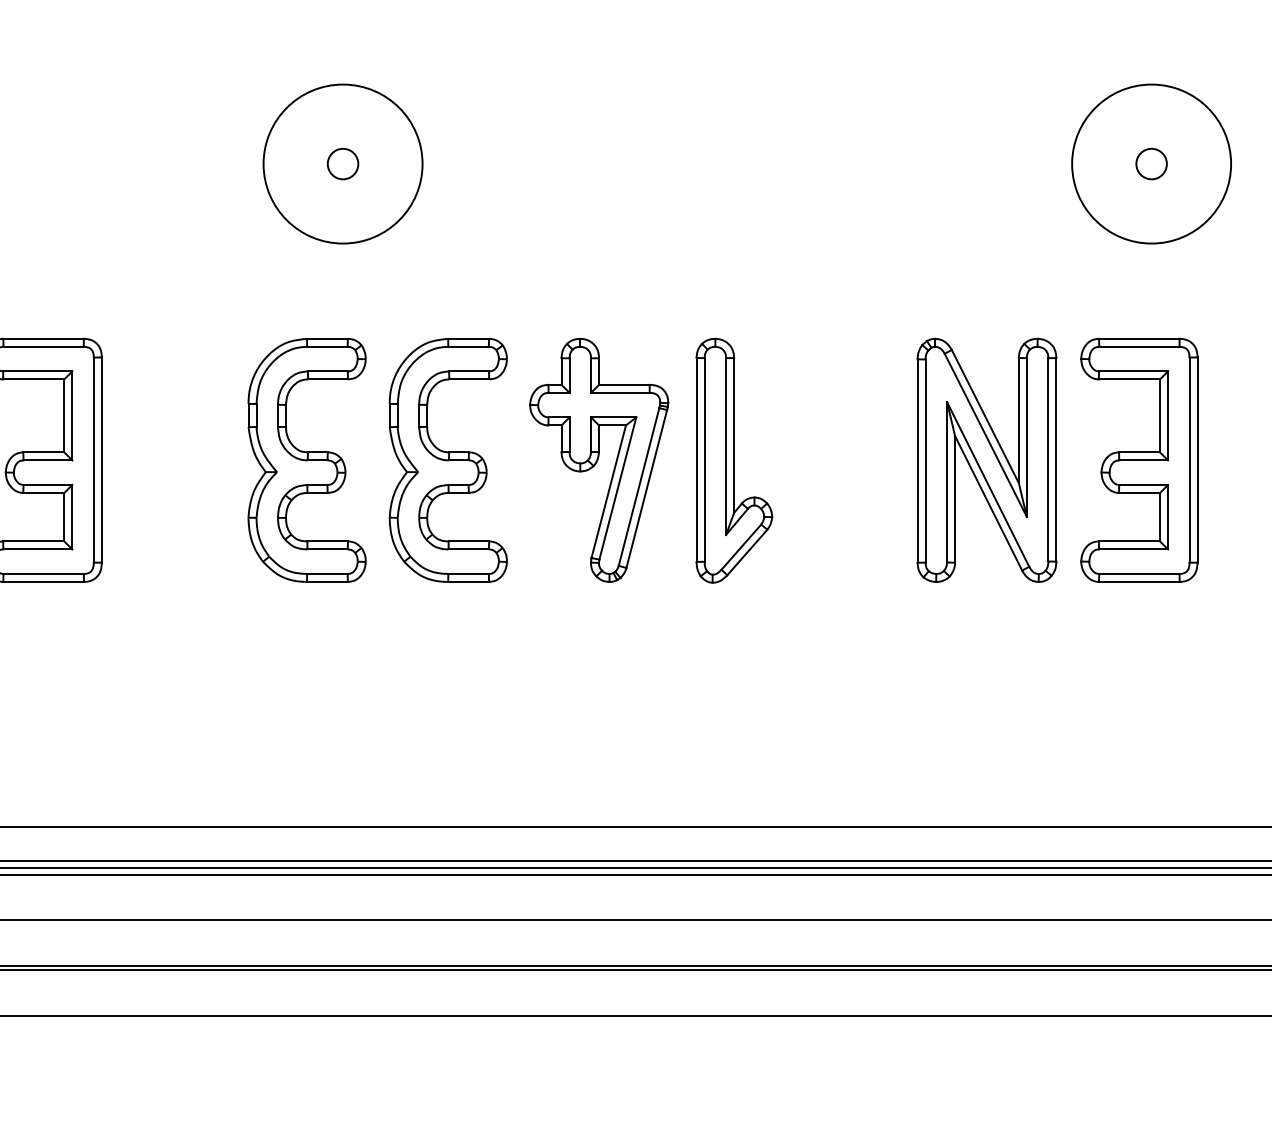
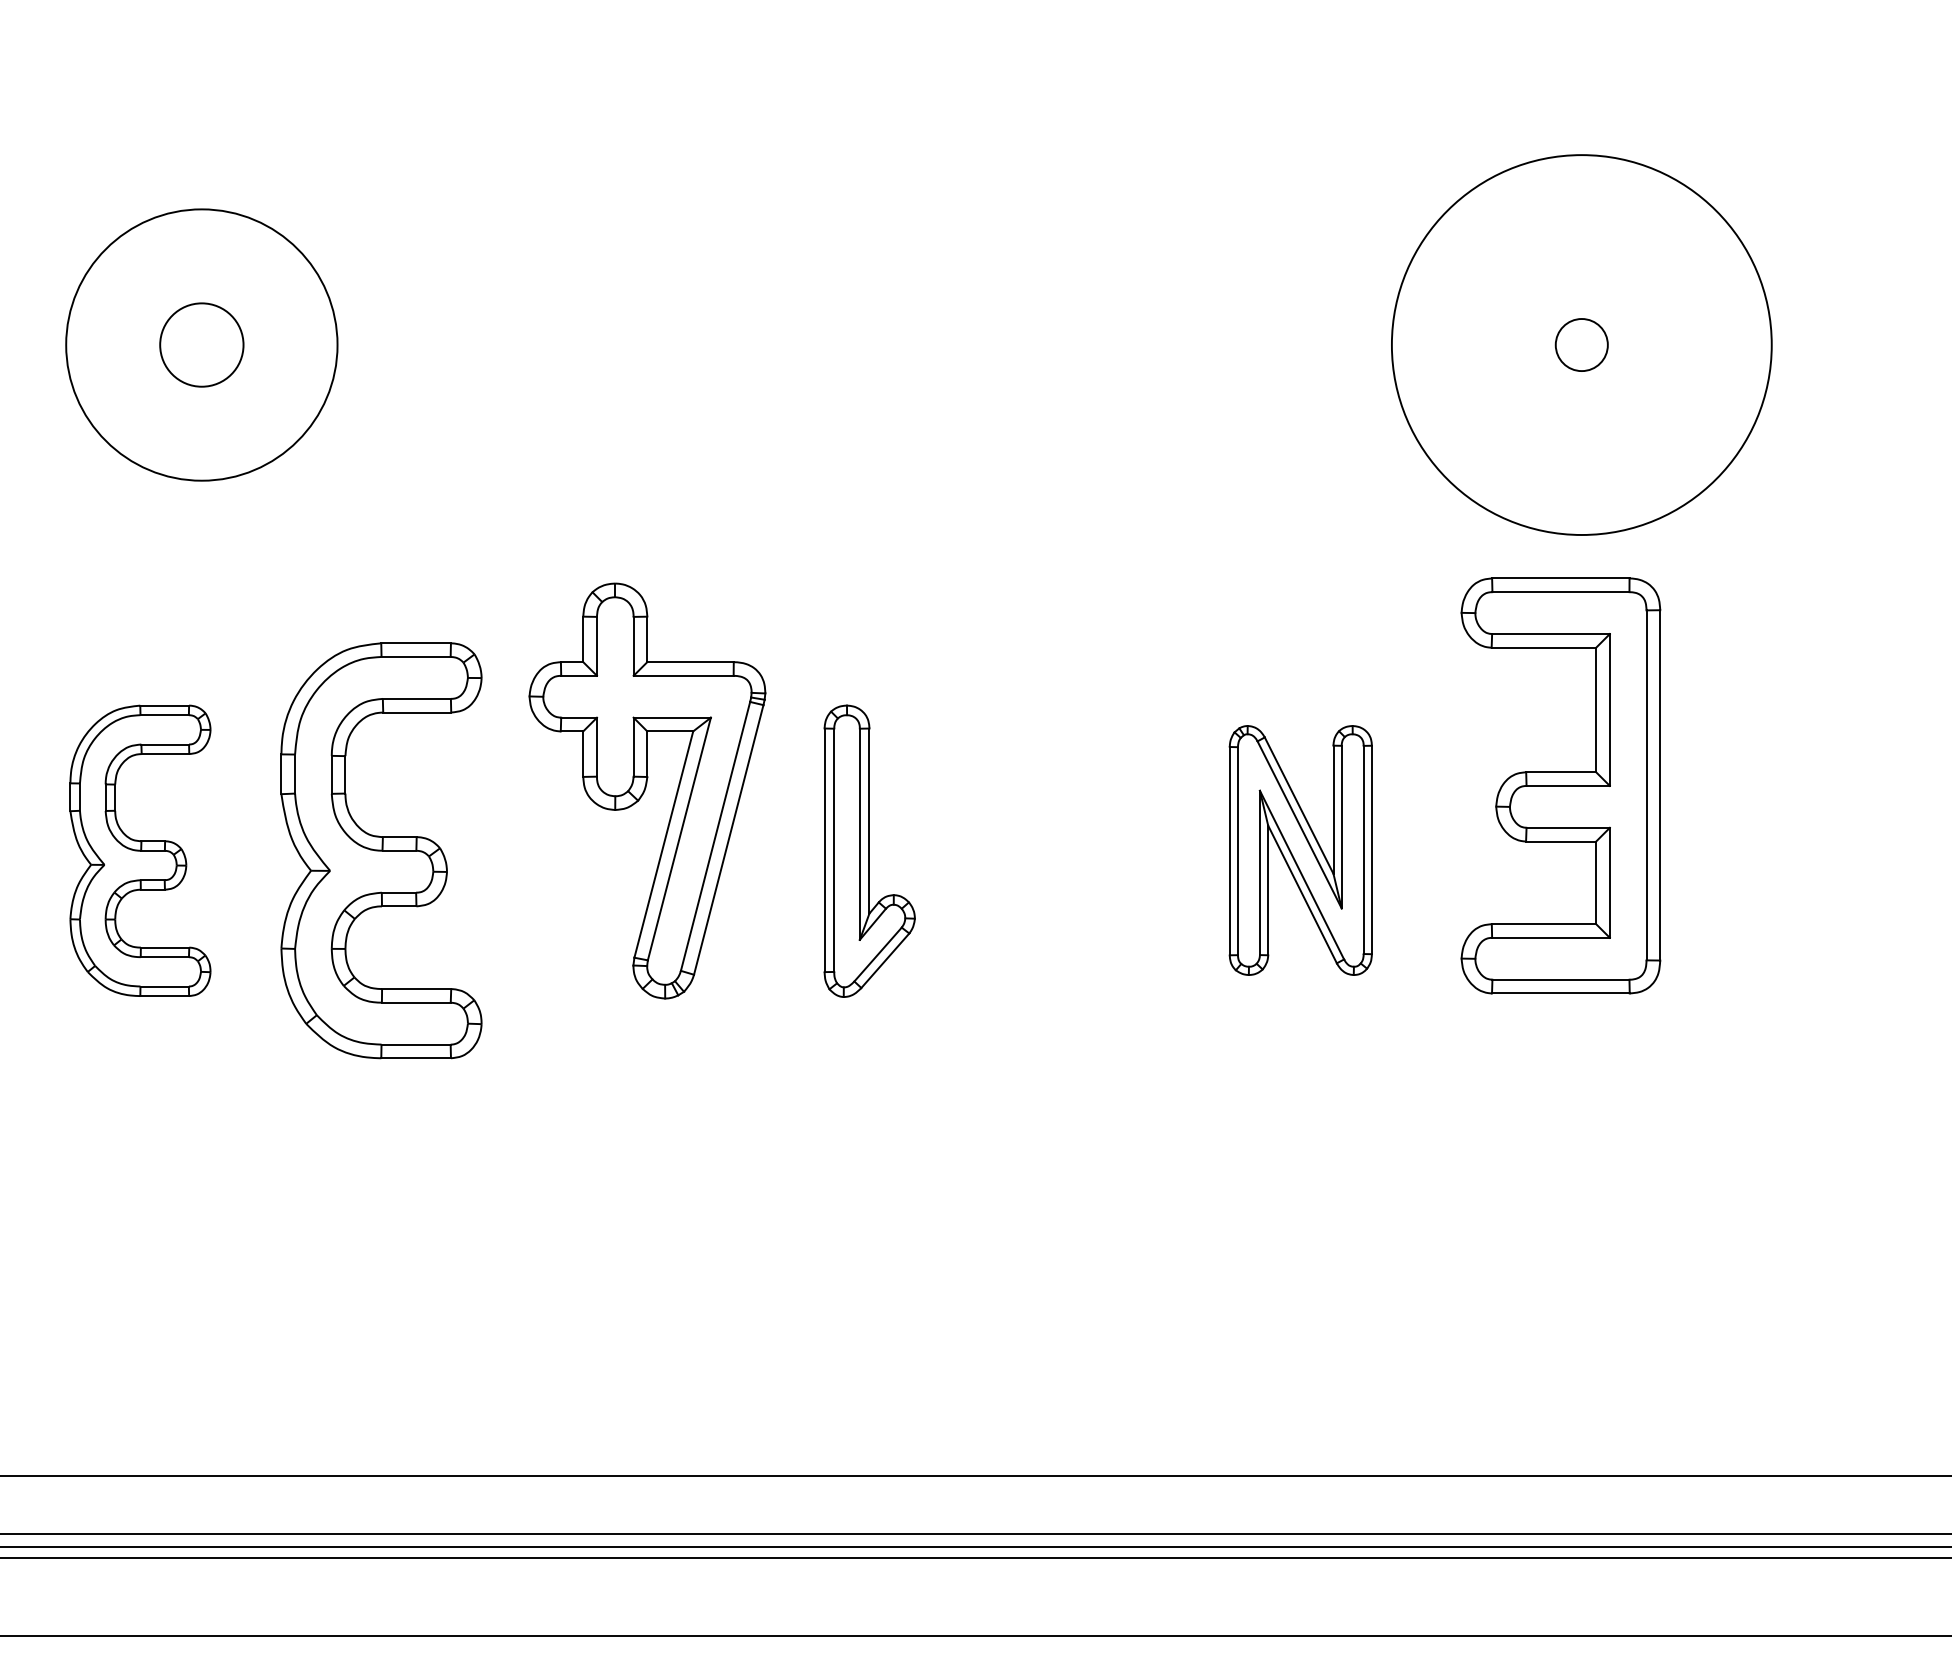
circle: (342, 163) -> (200, 344), size x1.6
circle: (1151, 163) -> (1581, 344), size x1.4
part: (986, 459) -> (1299, 849), size x0.6
part: (1139, 459) -> (1561, 784), moved
part: (306, 460) -> (139, 850), size x0.7
part: (599, 460) -> (648, 791), moved
part: (734, 460) -> (869, 850), size x0.7

